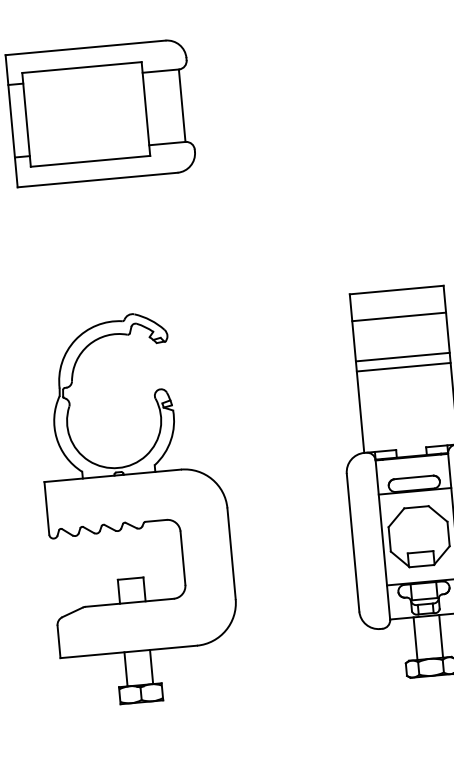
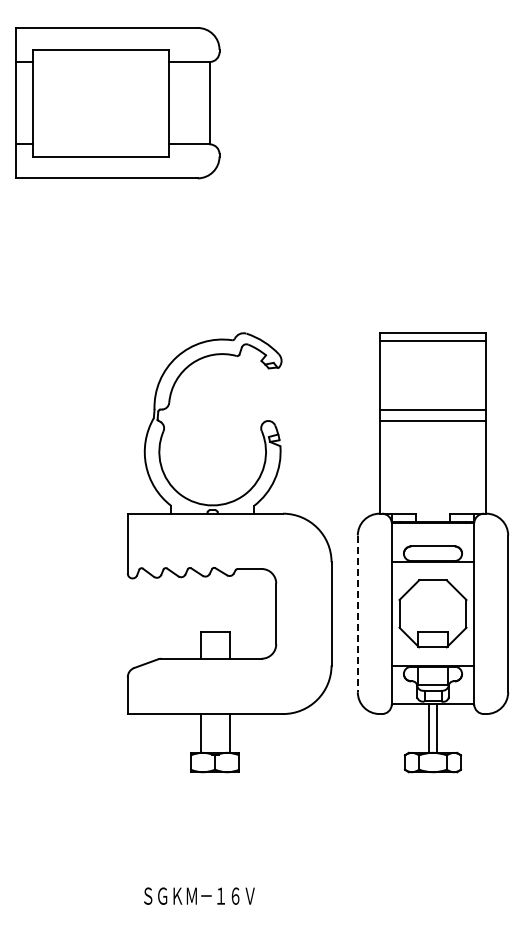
line: (398, 316) -> (432, 340), moved
part: (136, 508) -> (229, 552), moved
line: (352, 543) -> (357, 614), solid -> dashed
line: (441, 636) -> (428, 728), moved
line: (415, 638) -> (437, 728), moved

